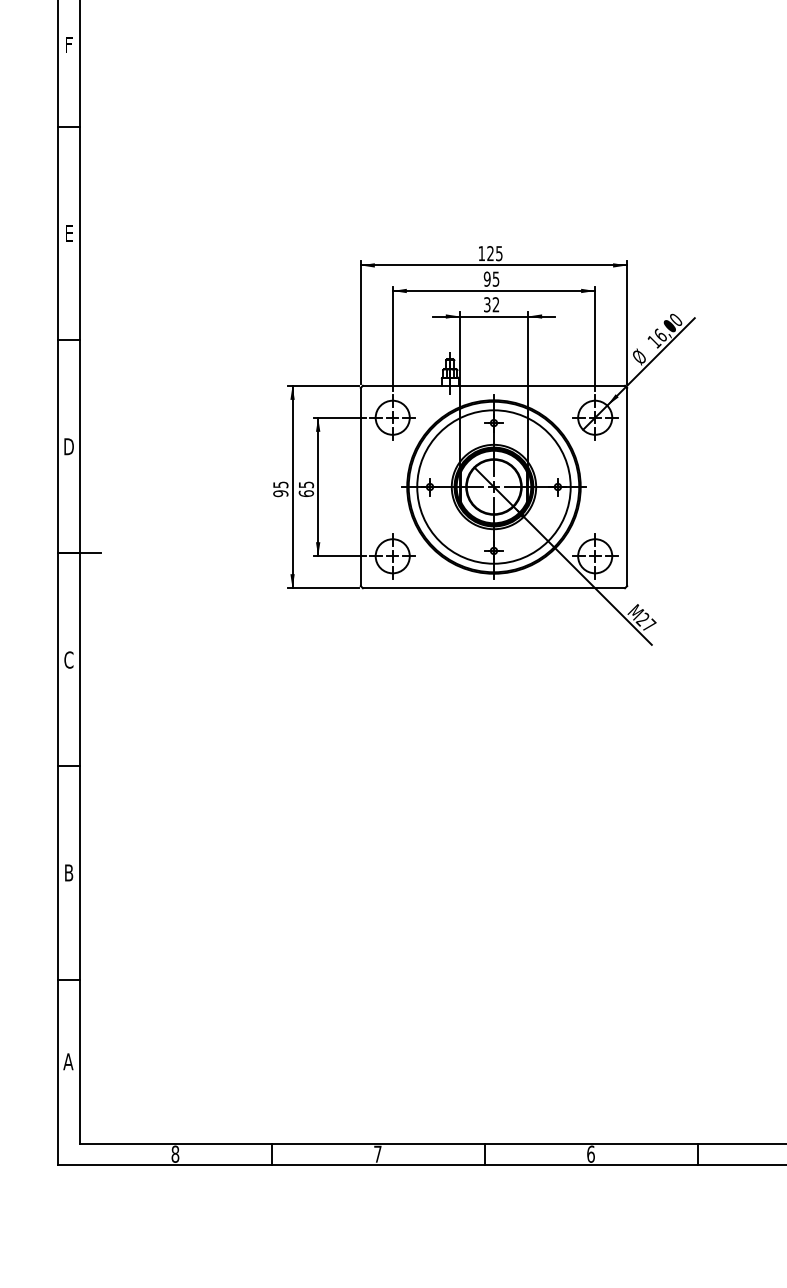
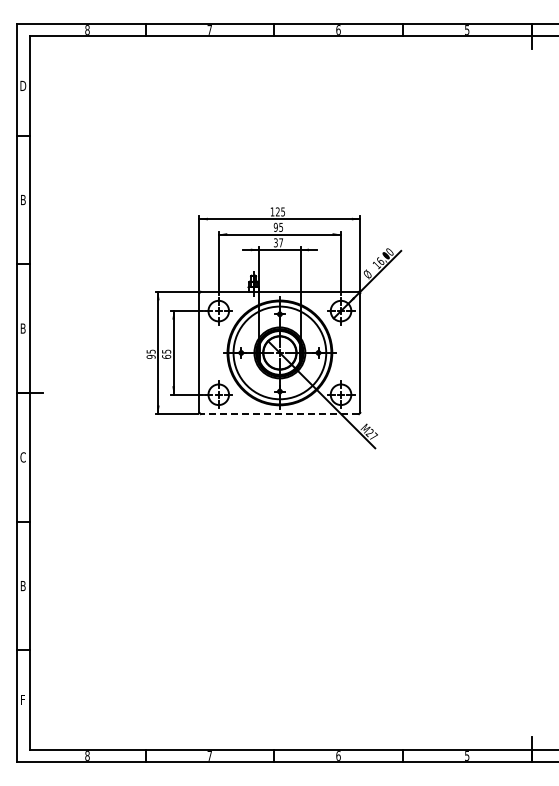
text: (69, 44) -> (23, 85), F -> D
text: (69, 234) -> (23, 200), E -> B
text: (494, 304) -> (280, 242), 32 -> 37
text: (69, 446) -> (23, 328), D -> B
line: (493, 588) -> (279, 414), solid -> dashed
text: (67, 1062) -> (22, 700), A -> F

